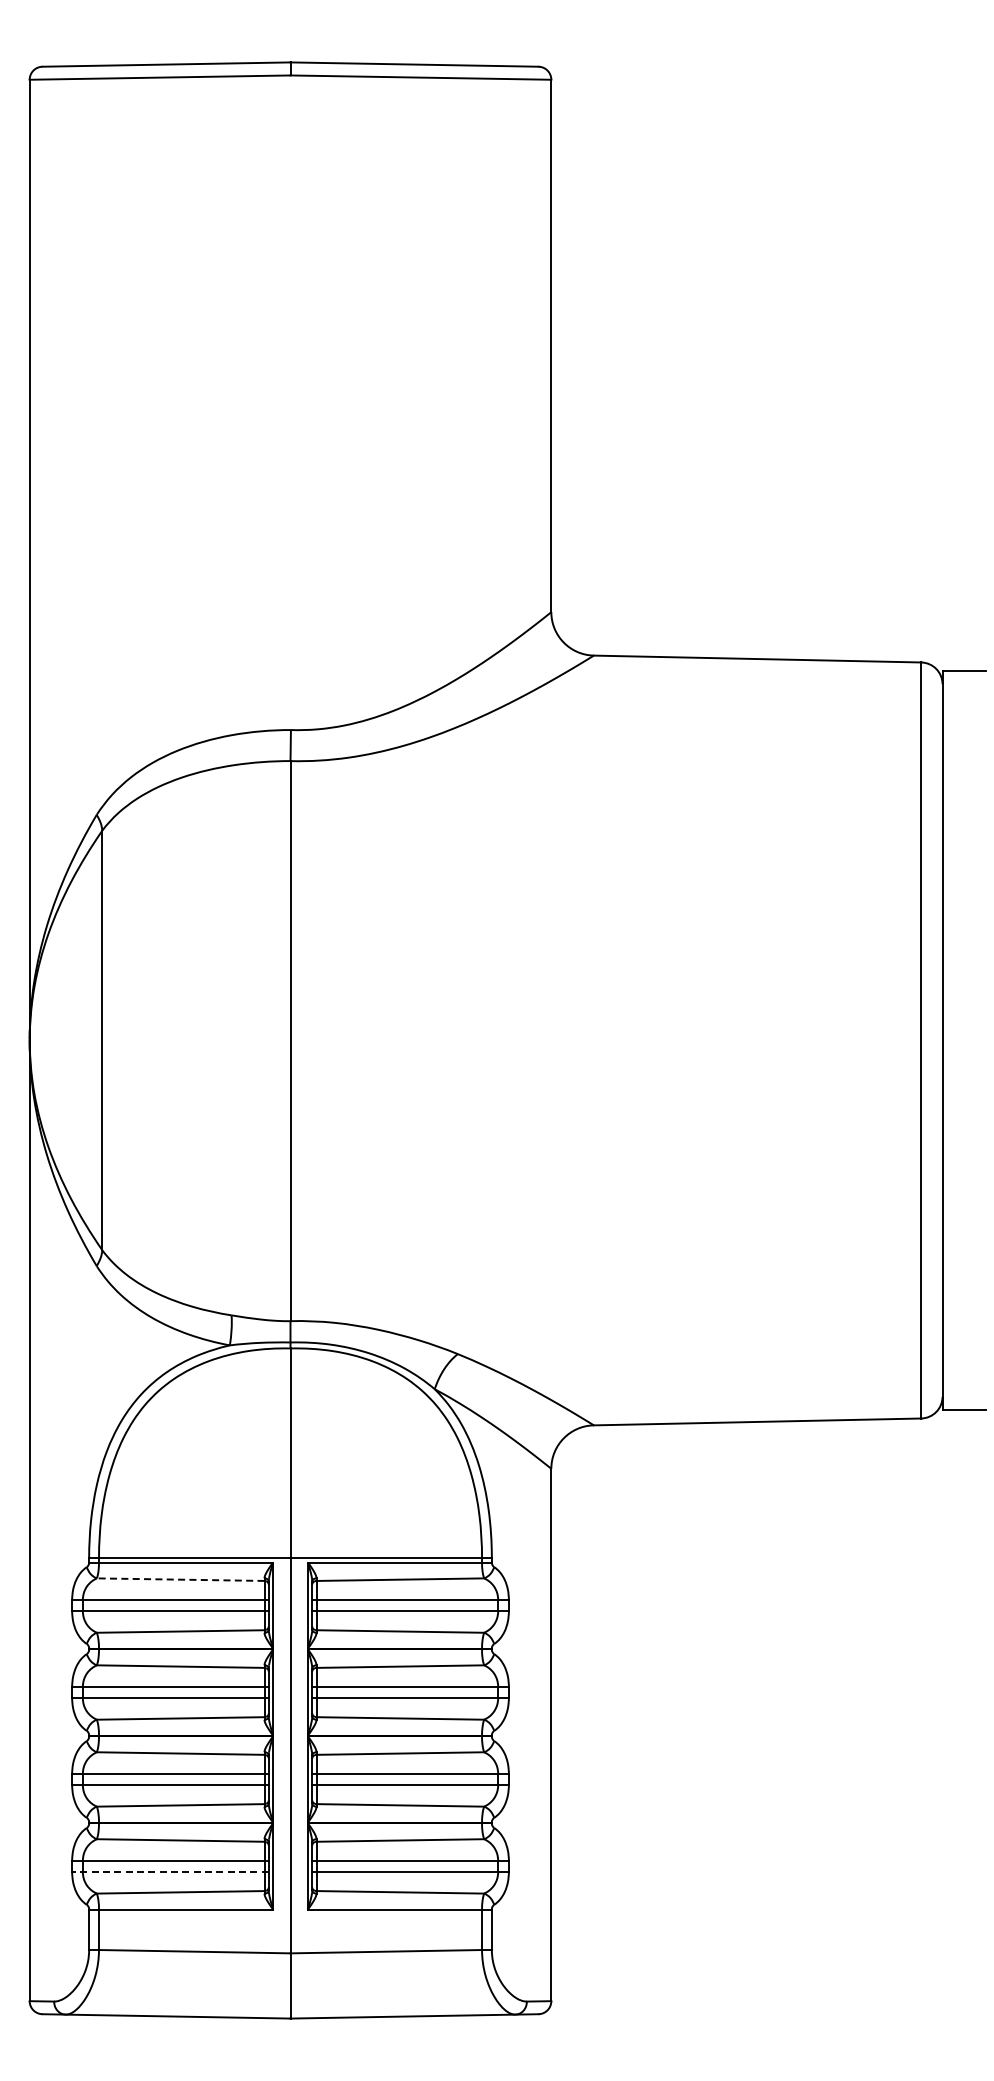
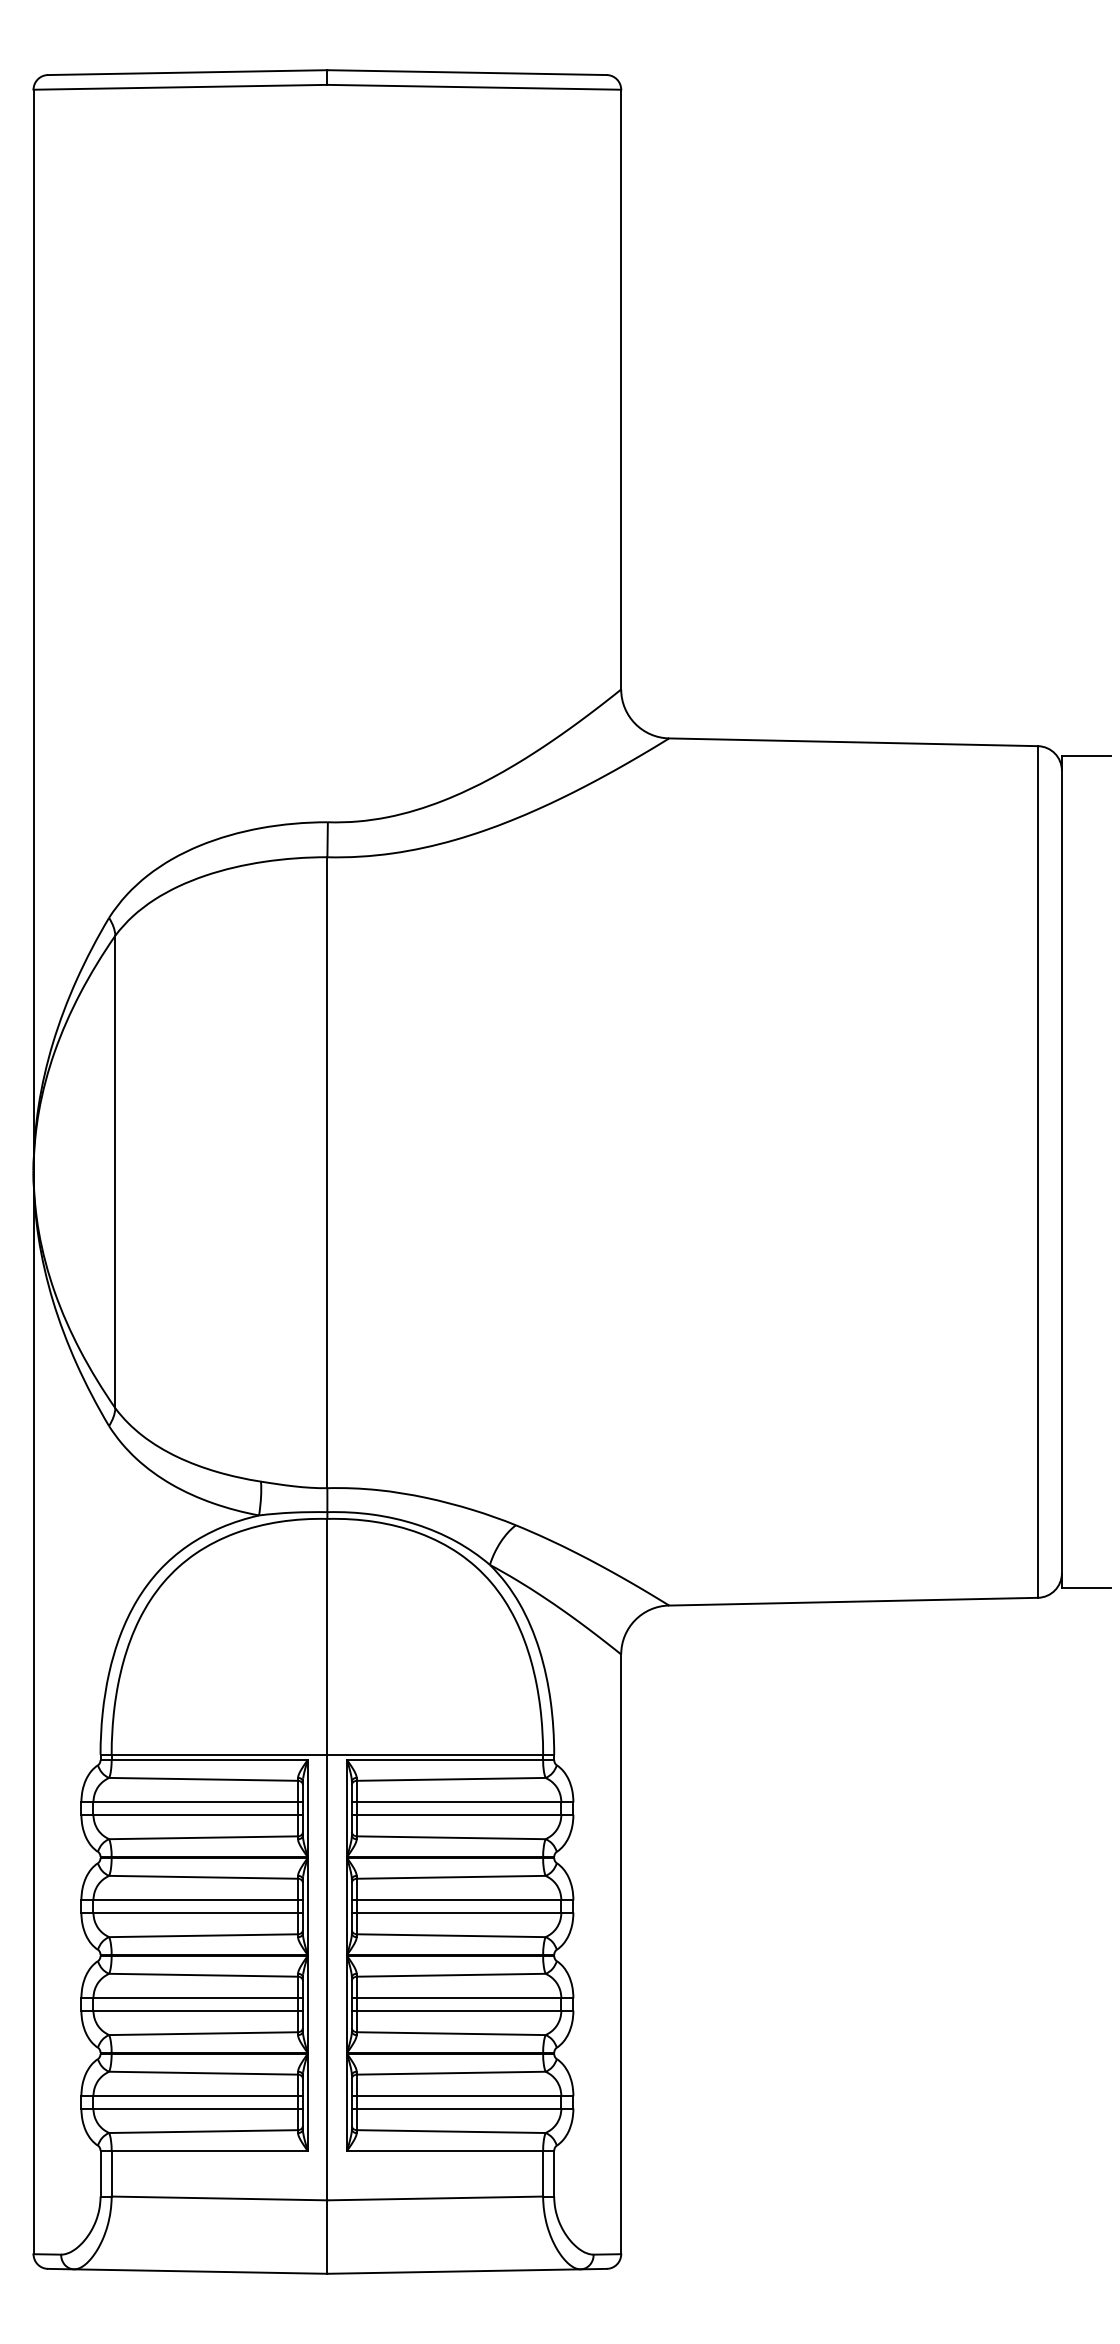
line: (180, 1579) -> (203, 1779), dashed -> solid
line: (169, 1871) -> (191, 2108), dashed -> solid

